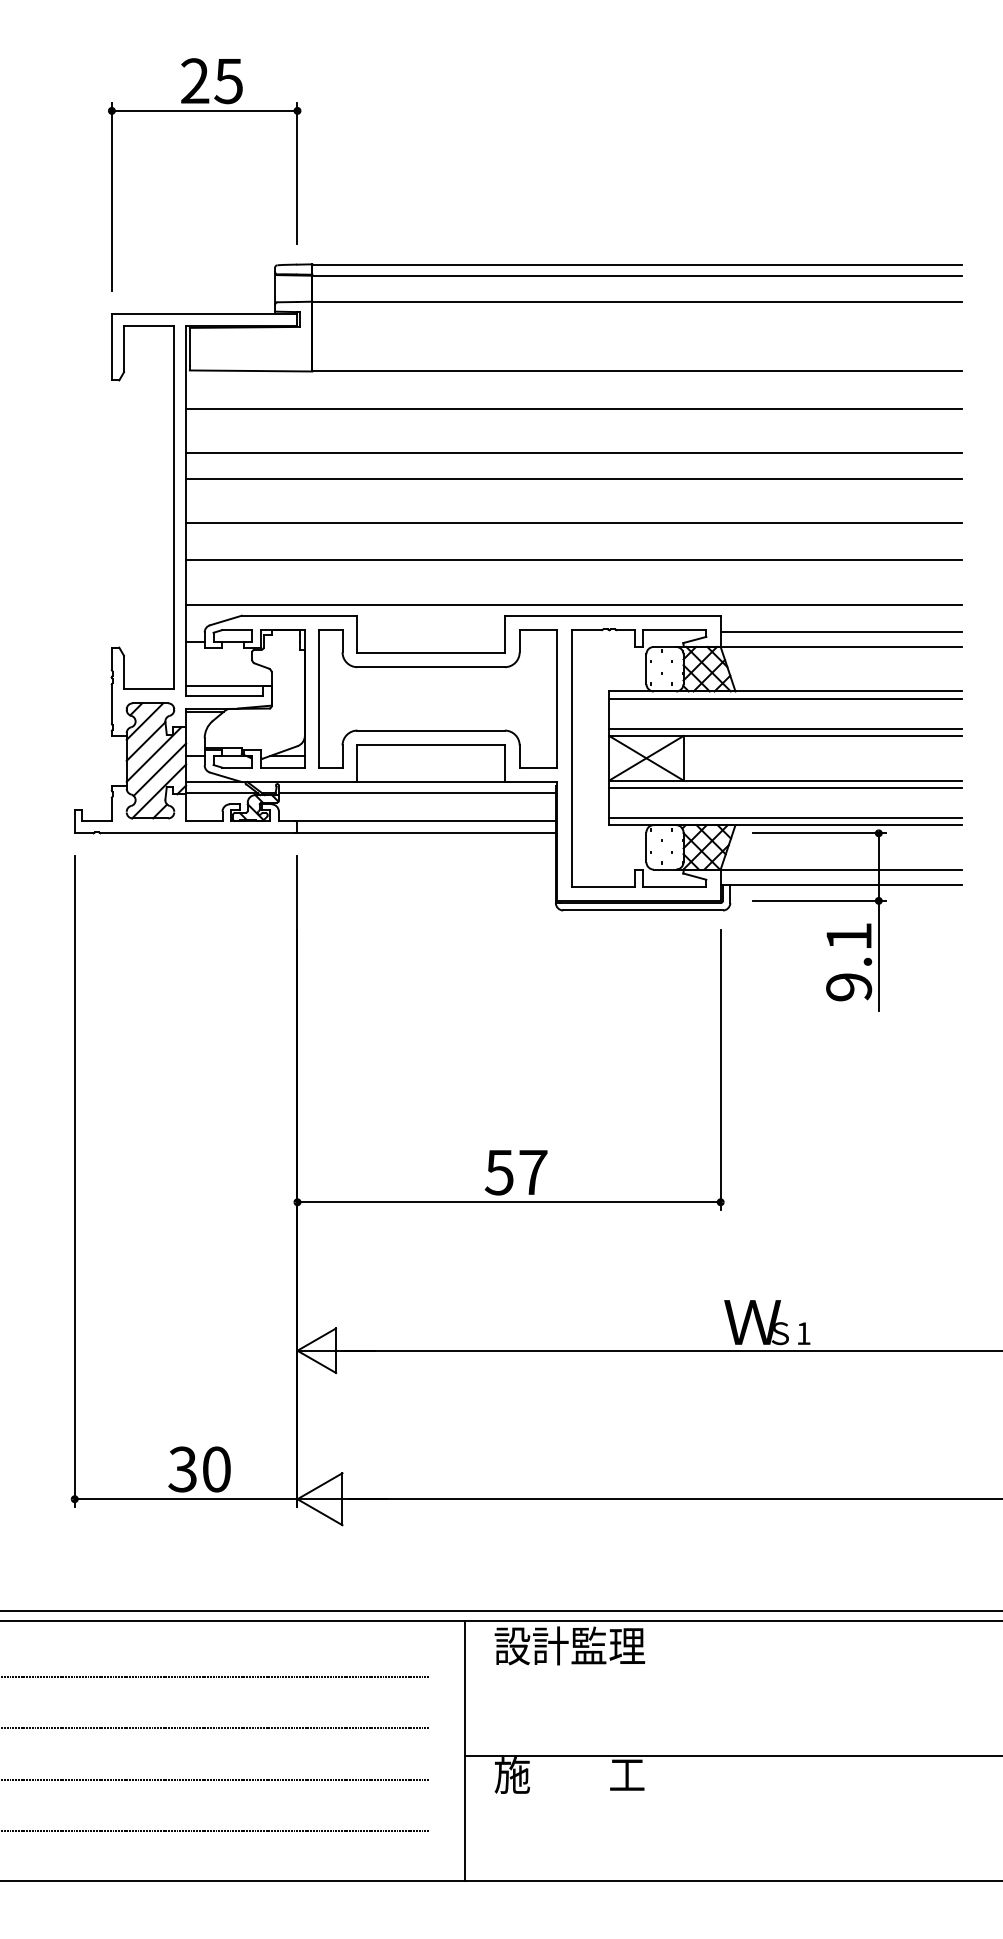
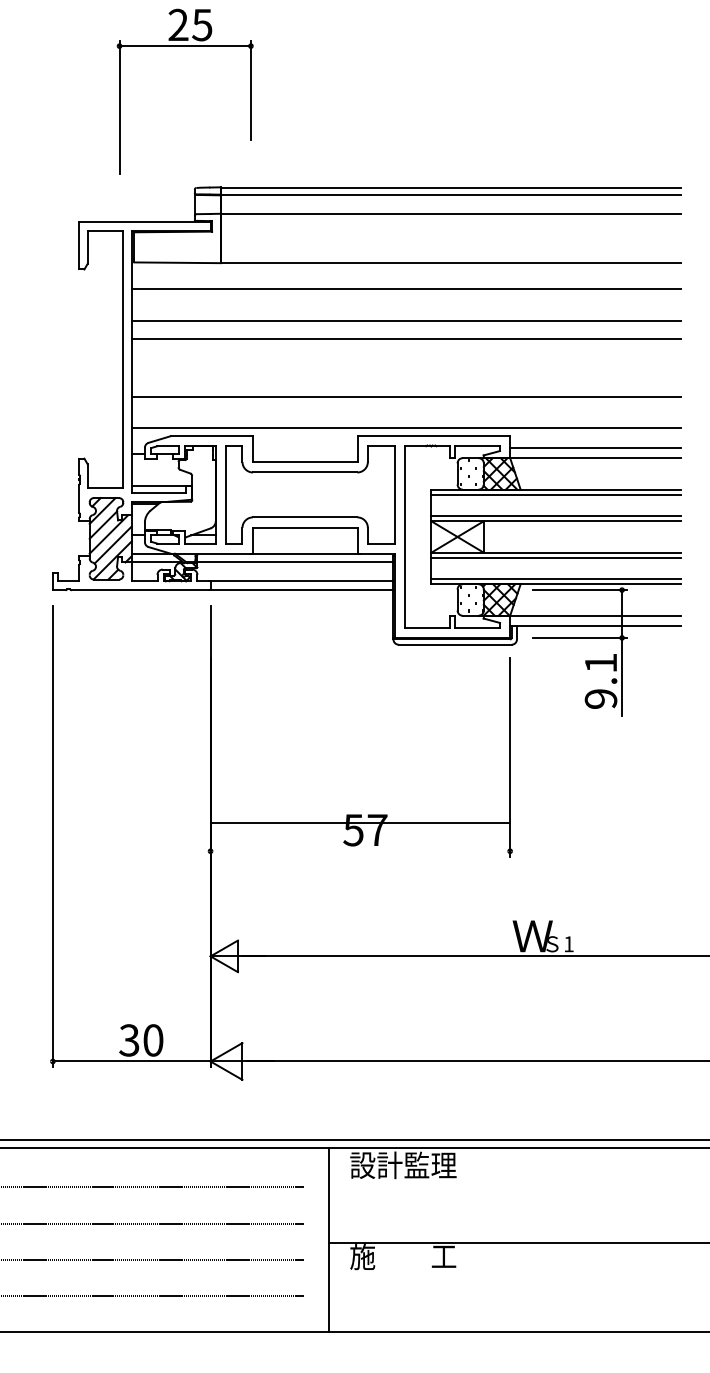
part: (204, 111) -> (185, 46), moved
line: (573, 522) -> (405, 370), removed
line: (508, 1202) -> (359, 823), moved

